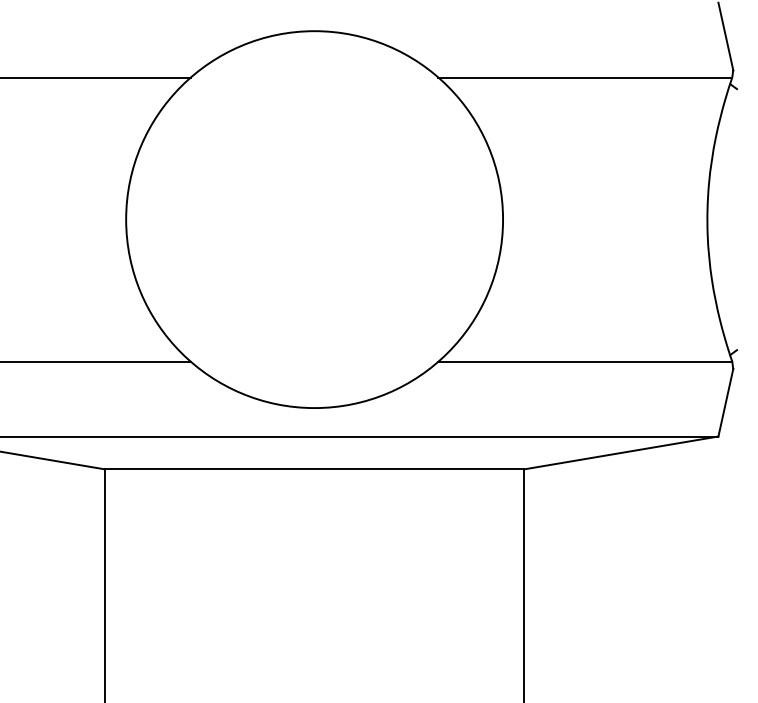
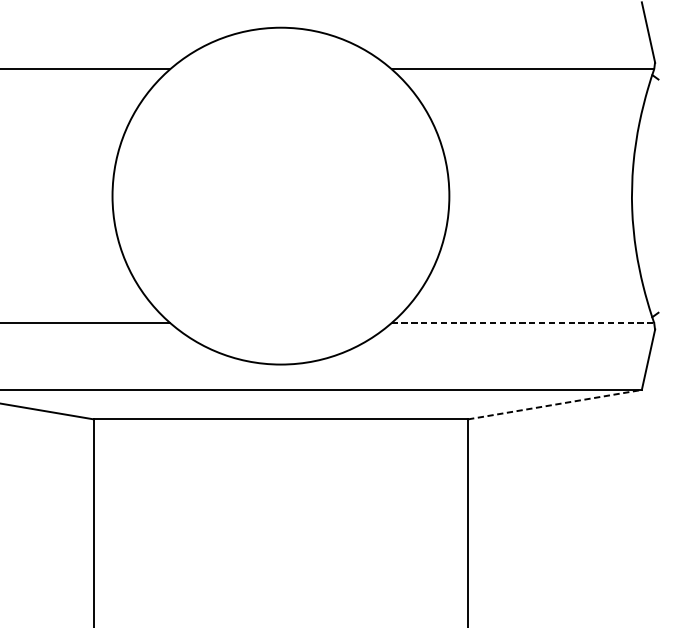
line: (585, 361) -> (523, 322), solid -> dashed
line: (621, 452) -> (555, 404), solid -> dashed

